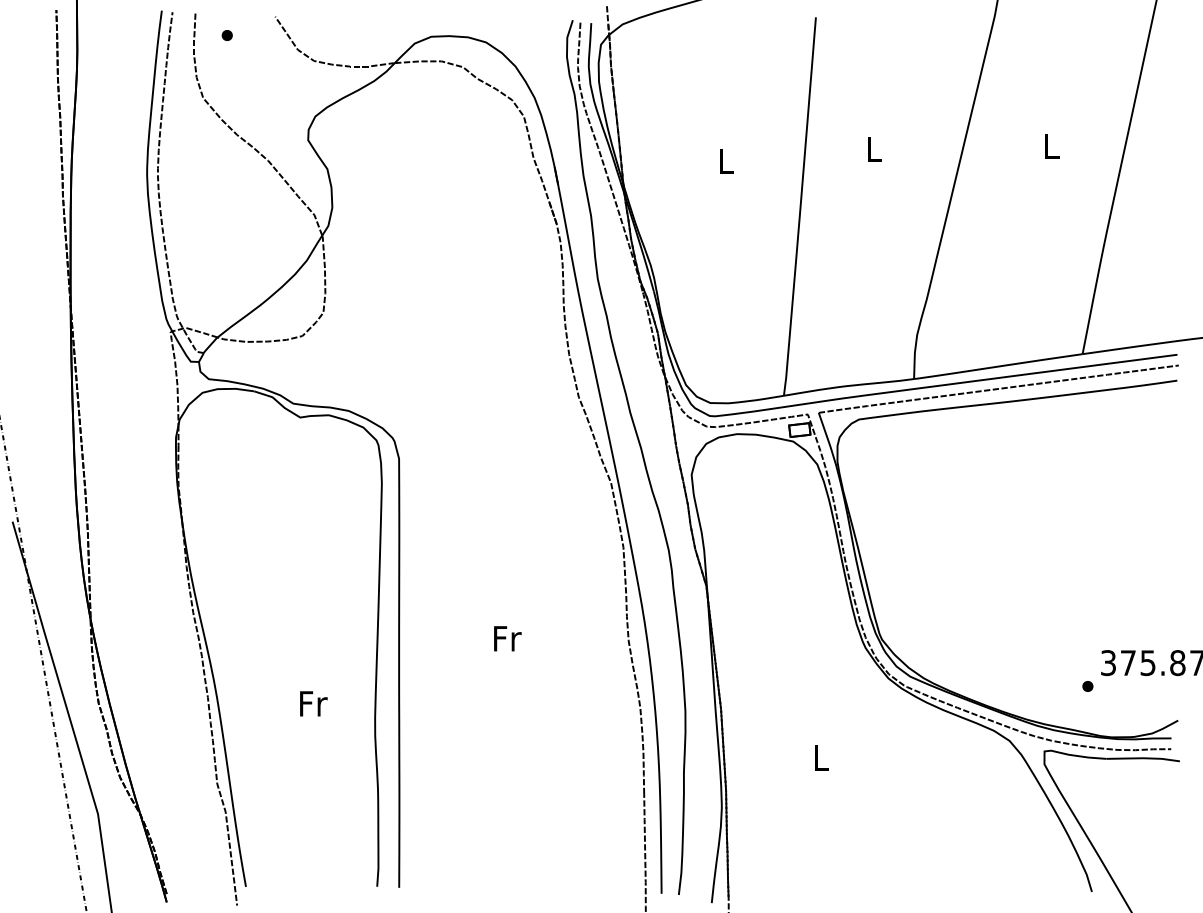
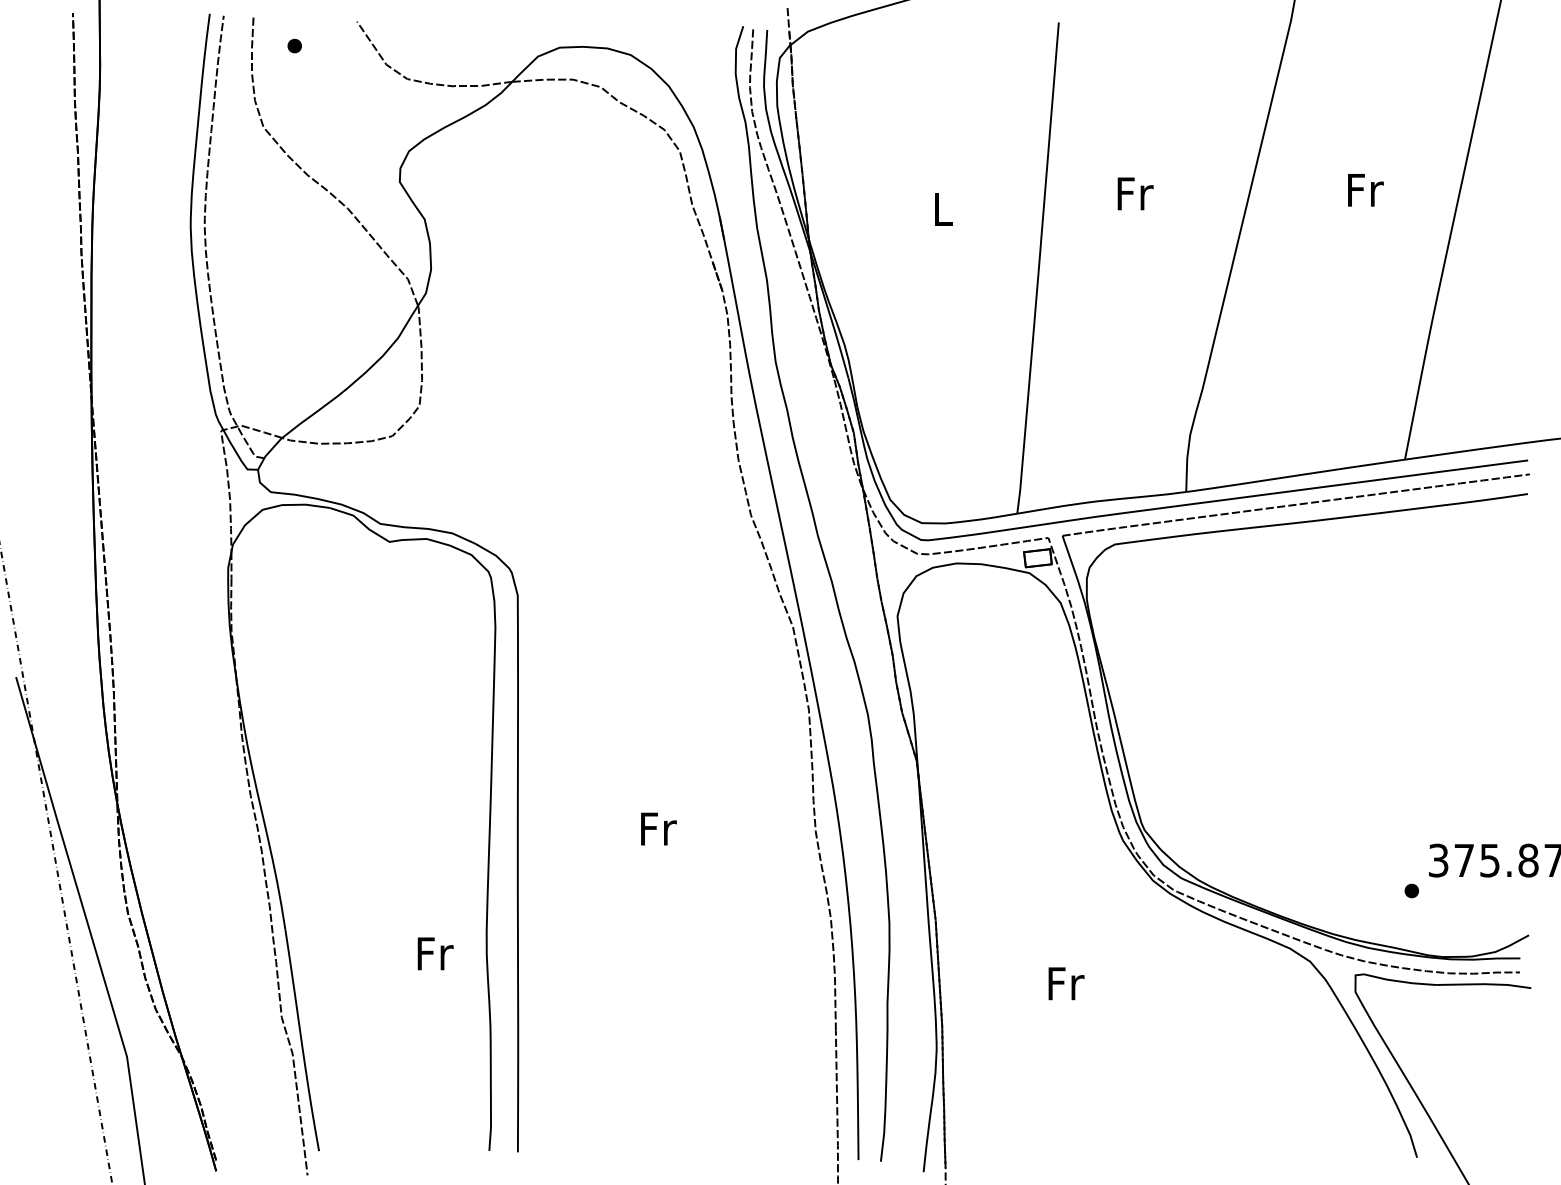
text: (1052, 146) -> (1365, 190), L -> Fr
text: (874, 148) -> (1134, 192), L -> Fr
text: (313, 703) -> (435, 953), moved
text: (821, 757) -> (1066, 983), L -> Fr

